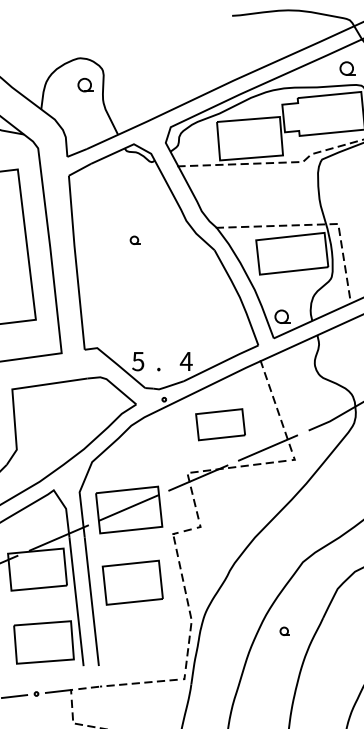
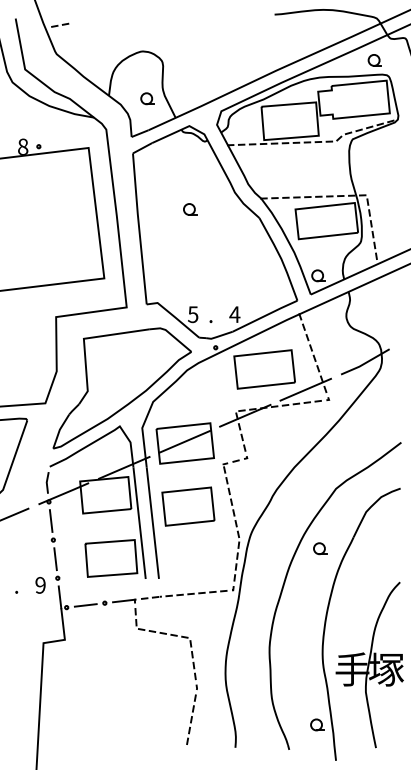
part: (85, 84) -> (147, 98), moved
part: (135, 240) -> (190, 209), size x1.67
part: (220, 424) -> (264, 369), size x1.43
part: (284, 630) -> (320, 548), size x1.67

